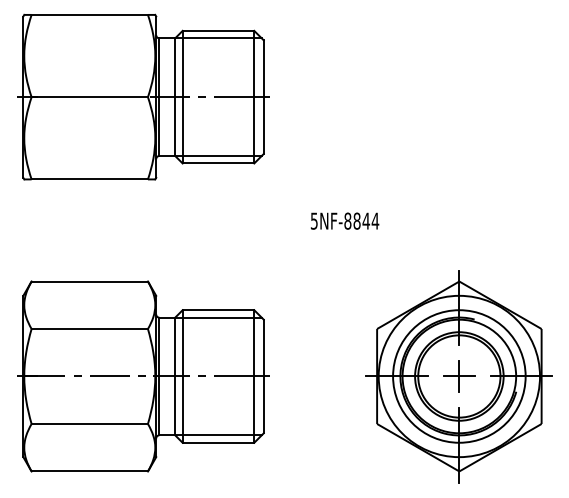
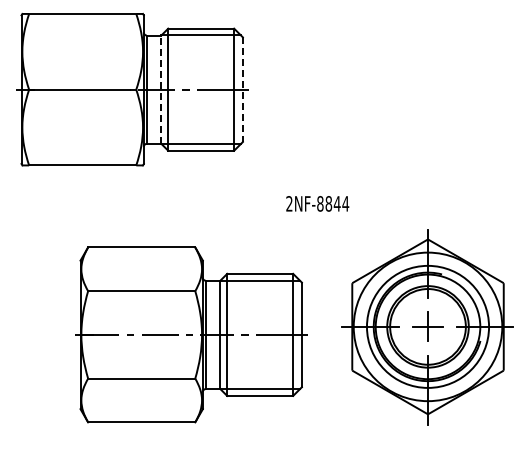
line: (175, 96) -> (161, 89), solid -> dashed
line: (263, 98) -> (242, 90), solid -> dashed
text: (314, 220) -> (289, 203), 5NF-8844 -> 2NF-8844
part: (143, 376) -> (191, 334), moved
part: (458, 377) -> (427, 327), moved

